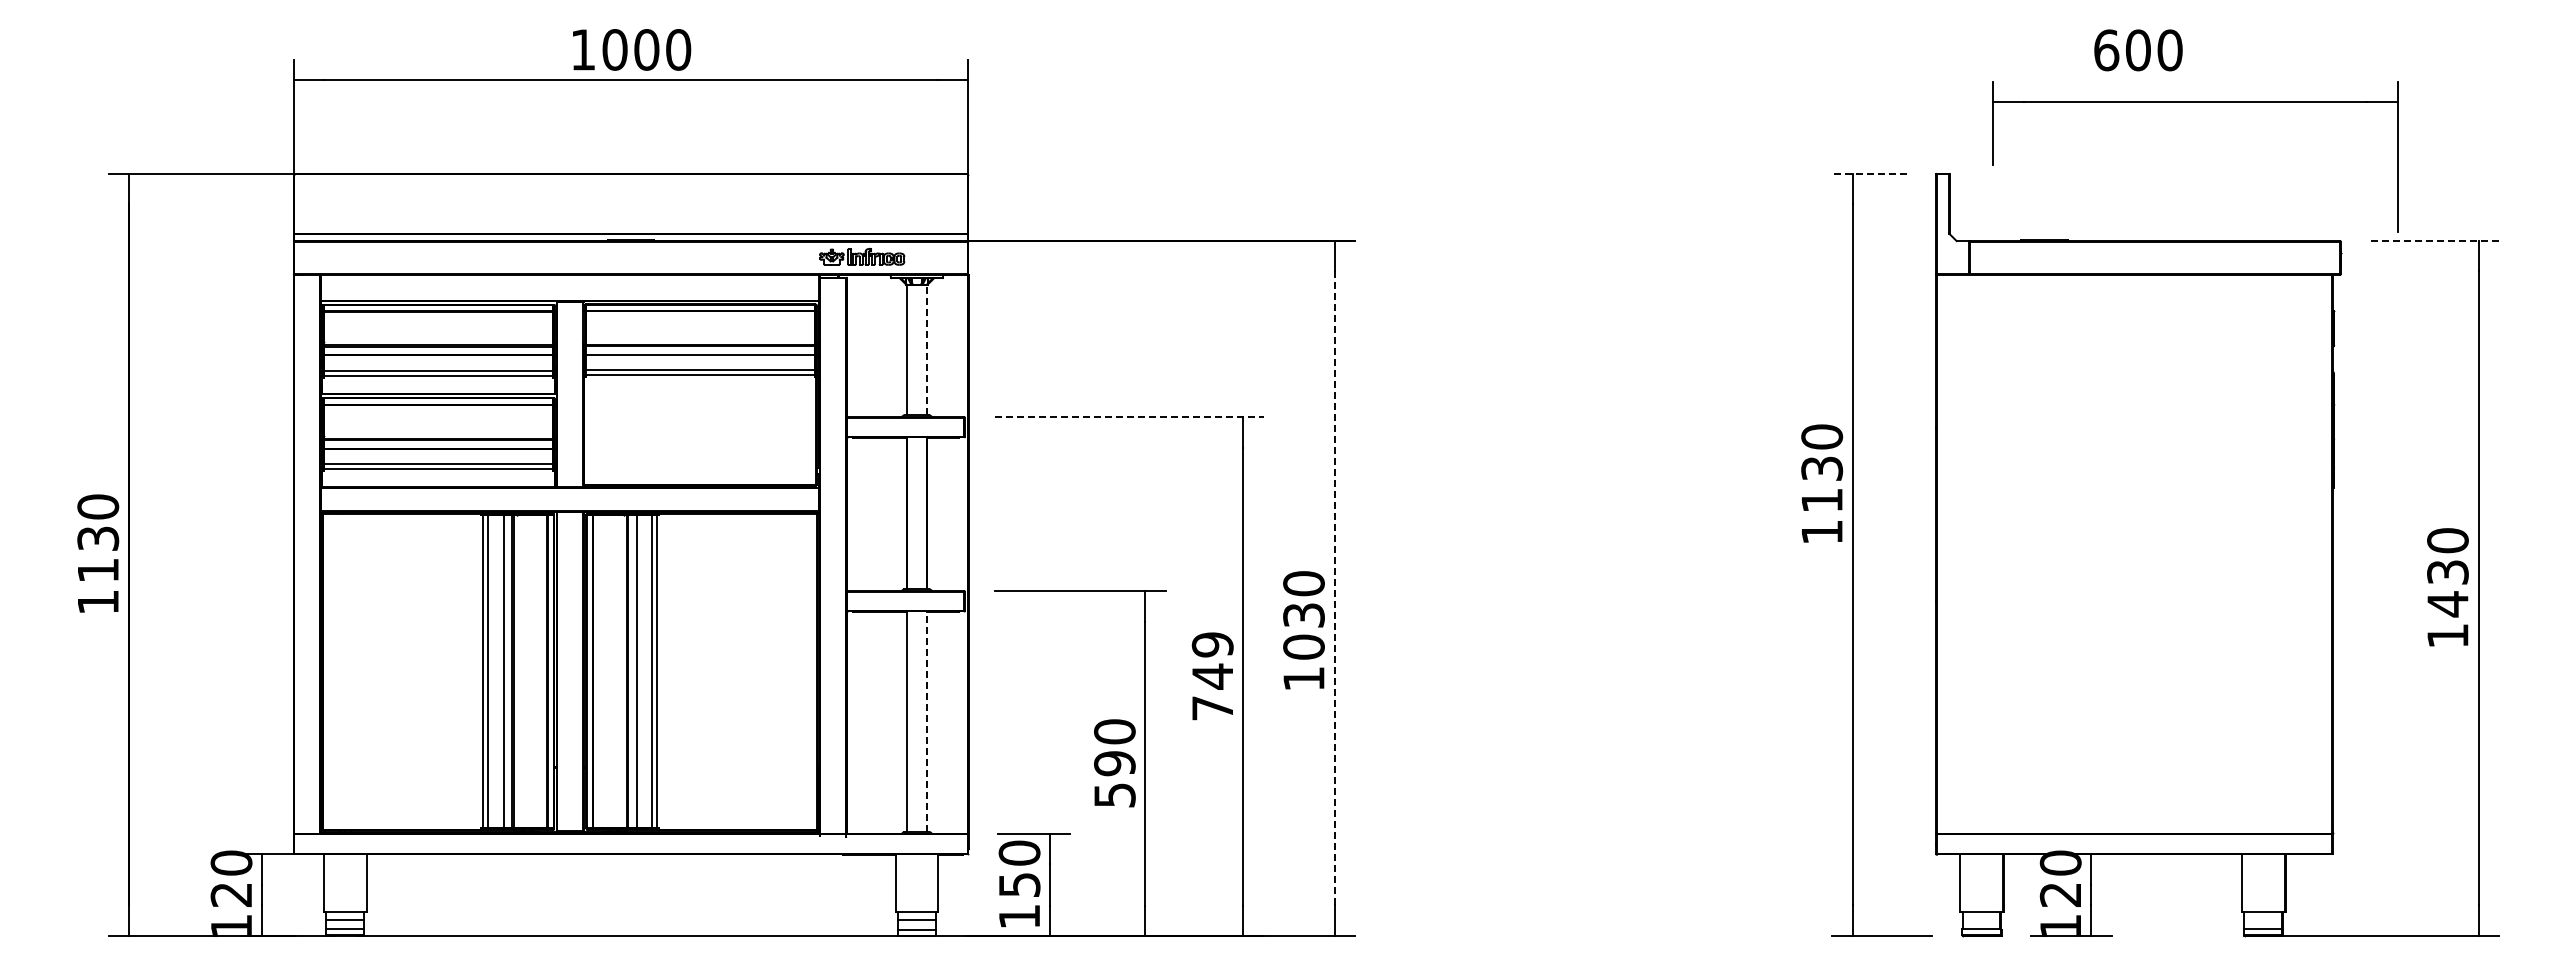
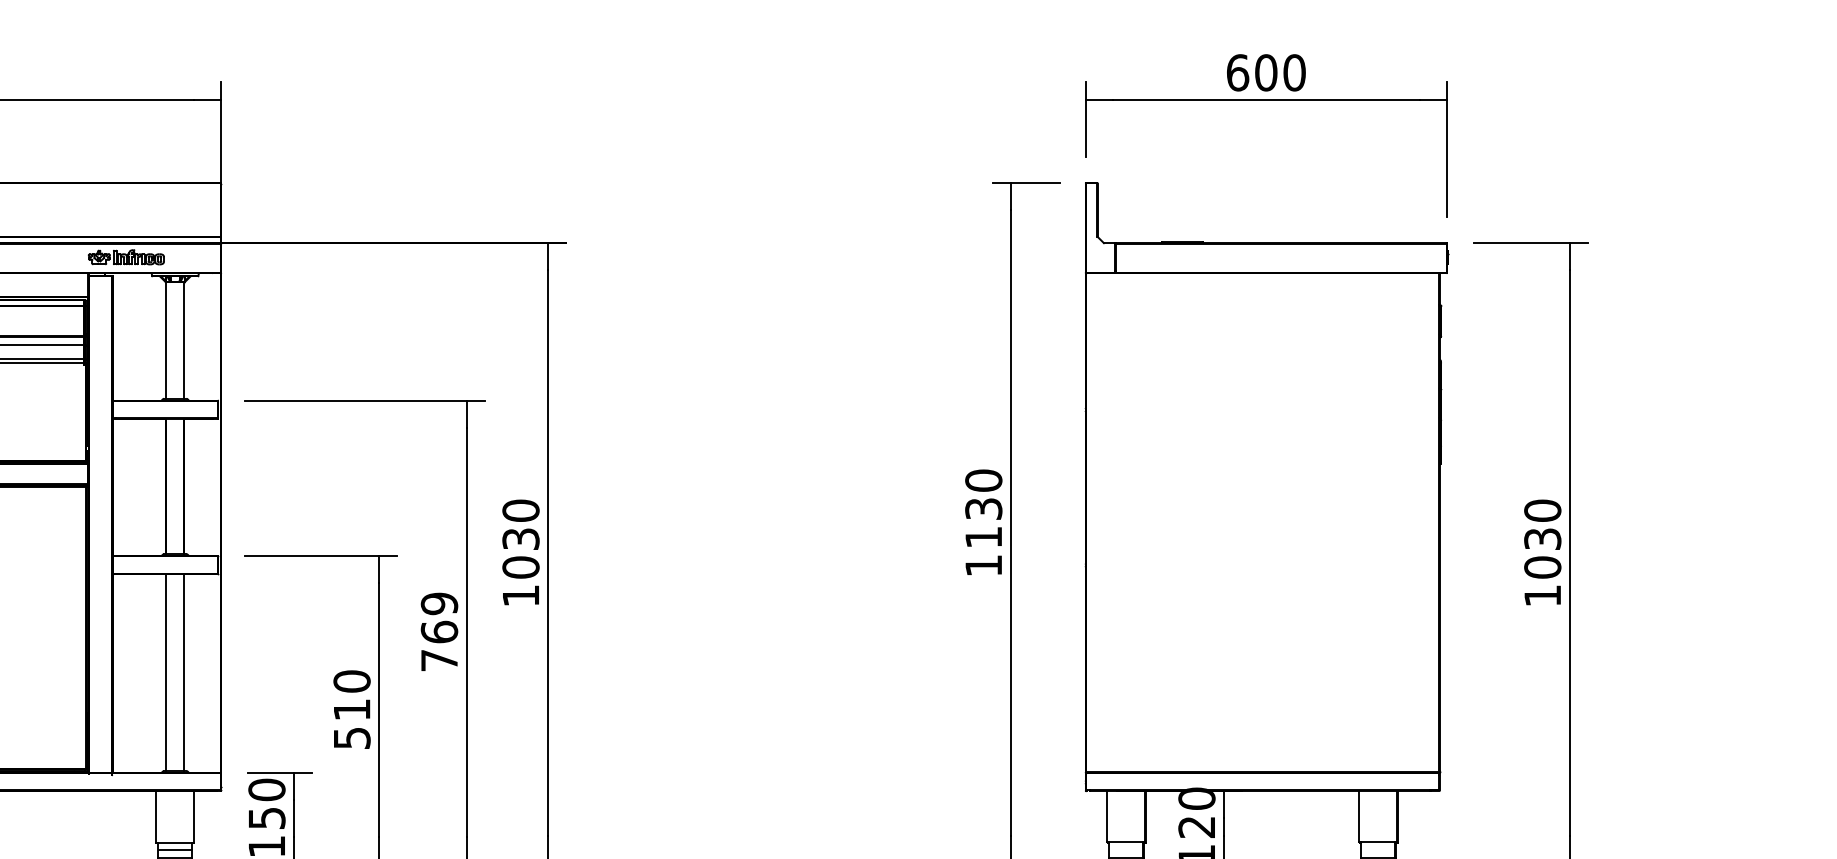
part: (2195, 102) -> (1266, 100), moved
line: (1869, 173) -> (1026, 182), dashed -> solid
line: (2435, 241) -> (1531, 243), dashed -> solid
line: (927, 349) -> (184, 340), dashed -> solid
line: (1129, 417) -> (365, 400), dashed -> solid
text: (1822, 483) -> (984, 522), moved
line: (1334, 588) -> (548, 553), dashed -> solid
text: (2447, 604) -> (1542, 567), 1430 -> 1030
text: (1303, 630) -> (520, 552), moved
text: (1212, 676) -> (439, 632), 749 -> 769
line: (927, 721) -> (184, 672), dashed -> solid
text: (1114, 763) -> (351, 709), 590 -> 510

